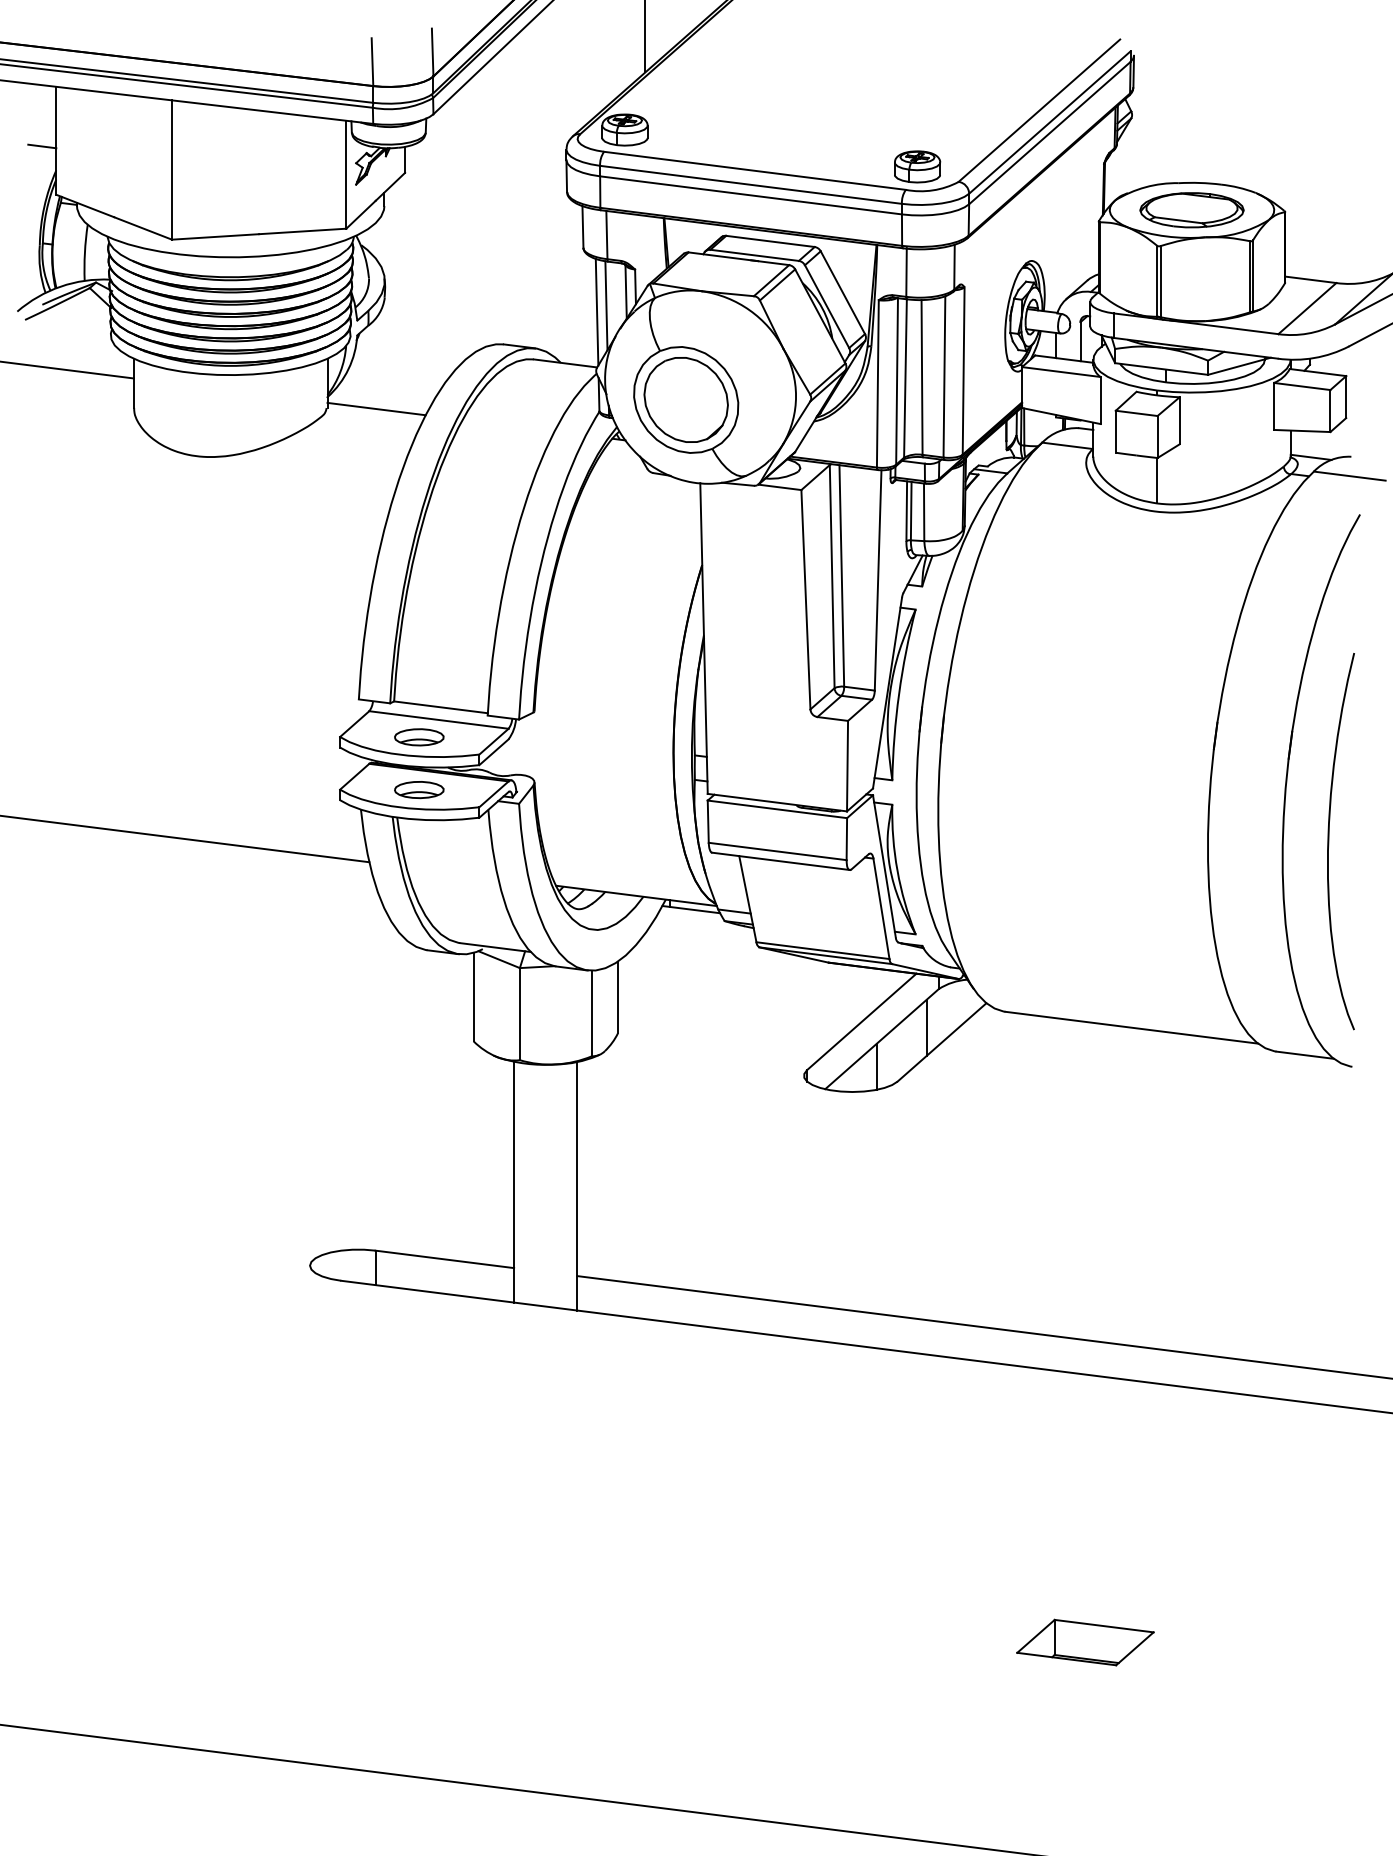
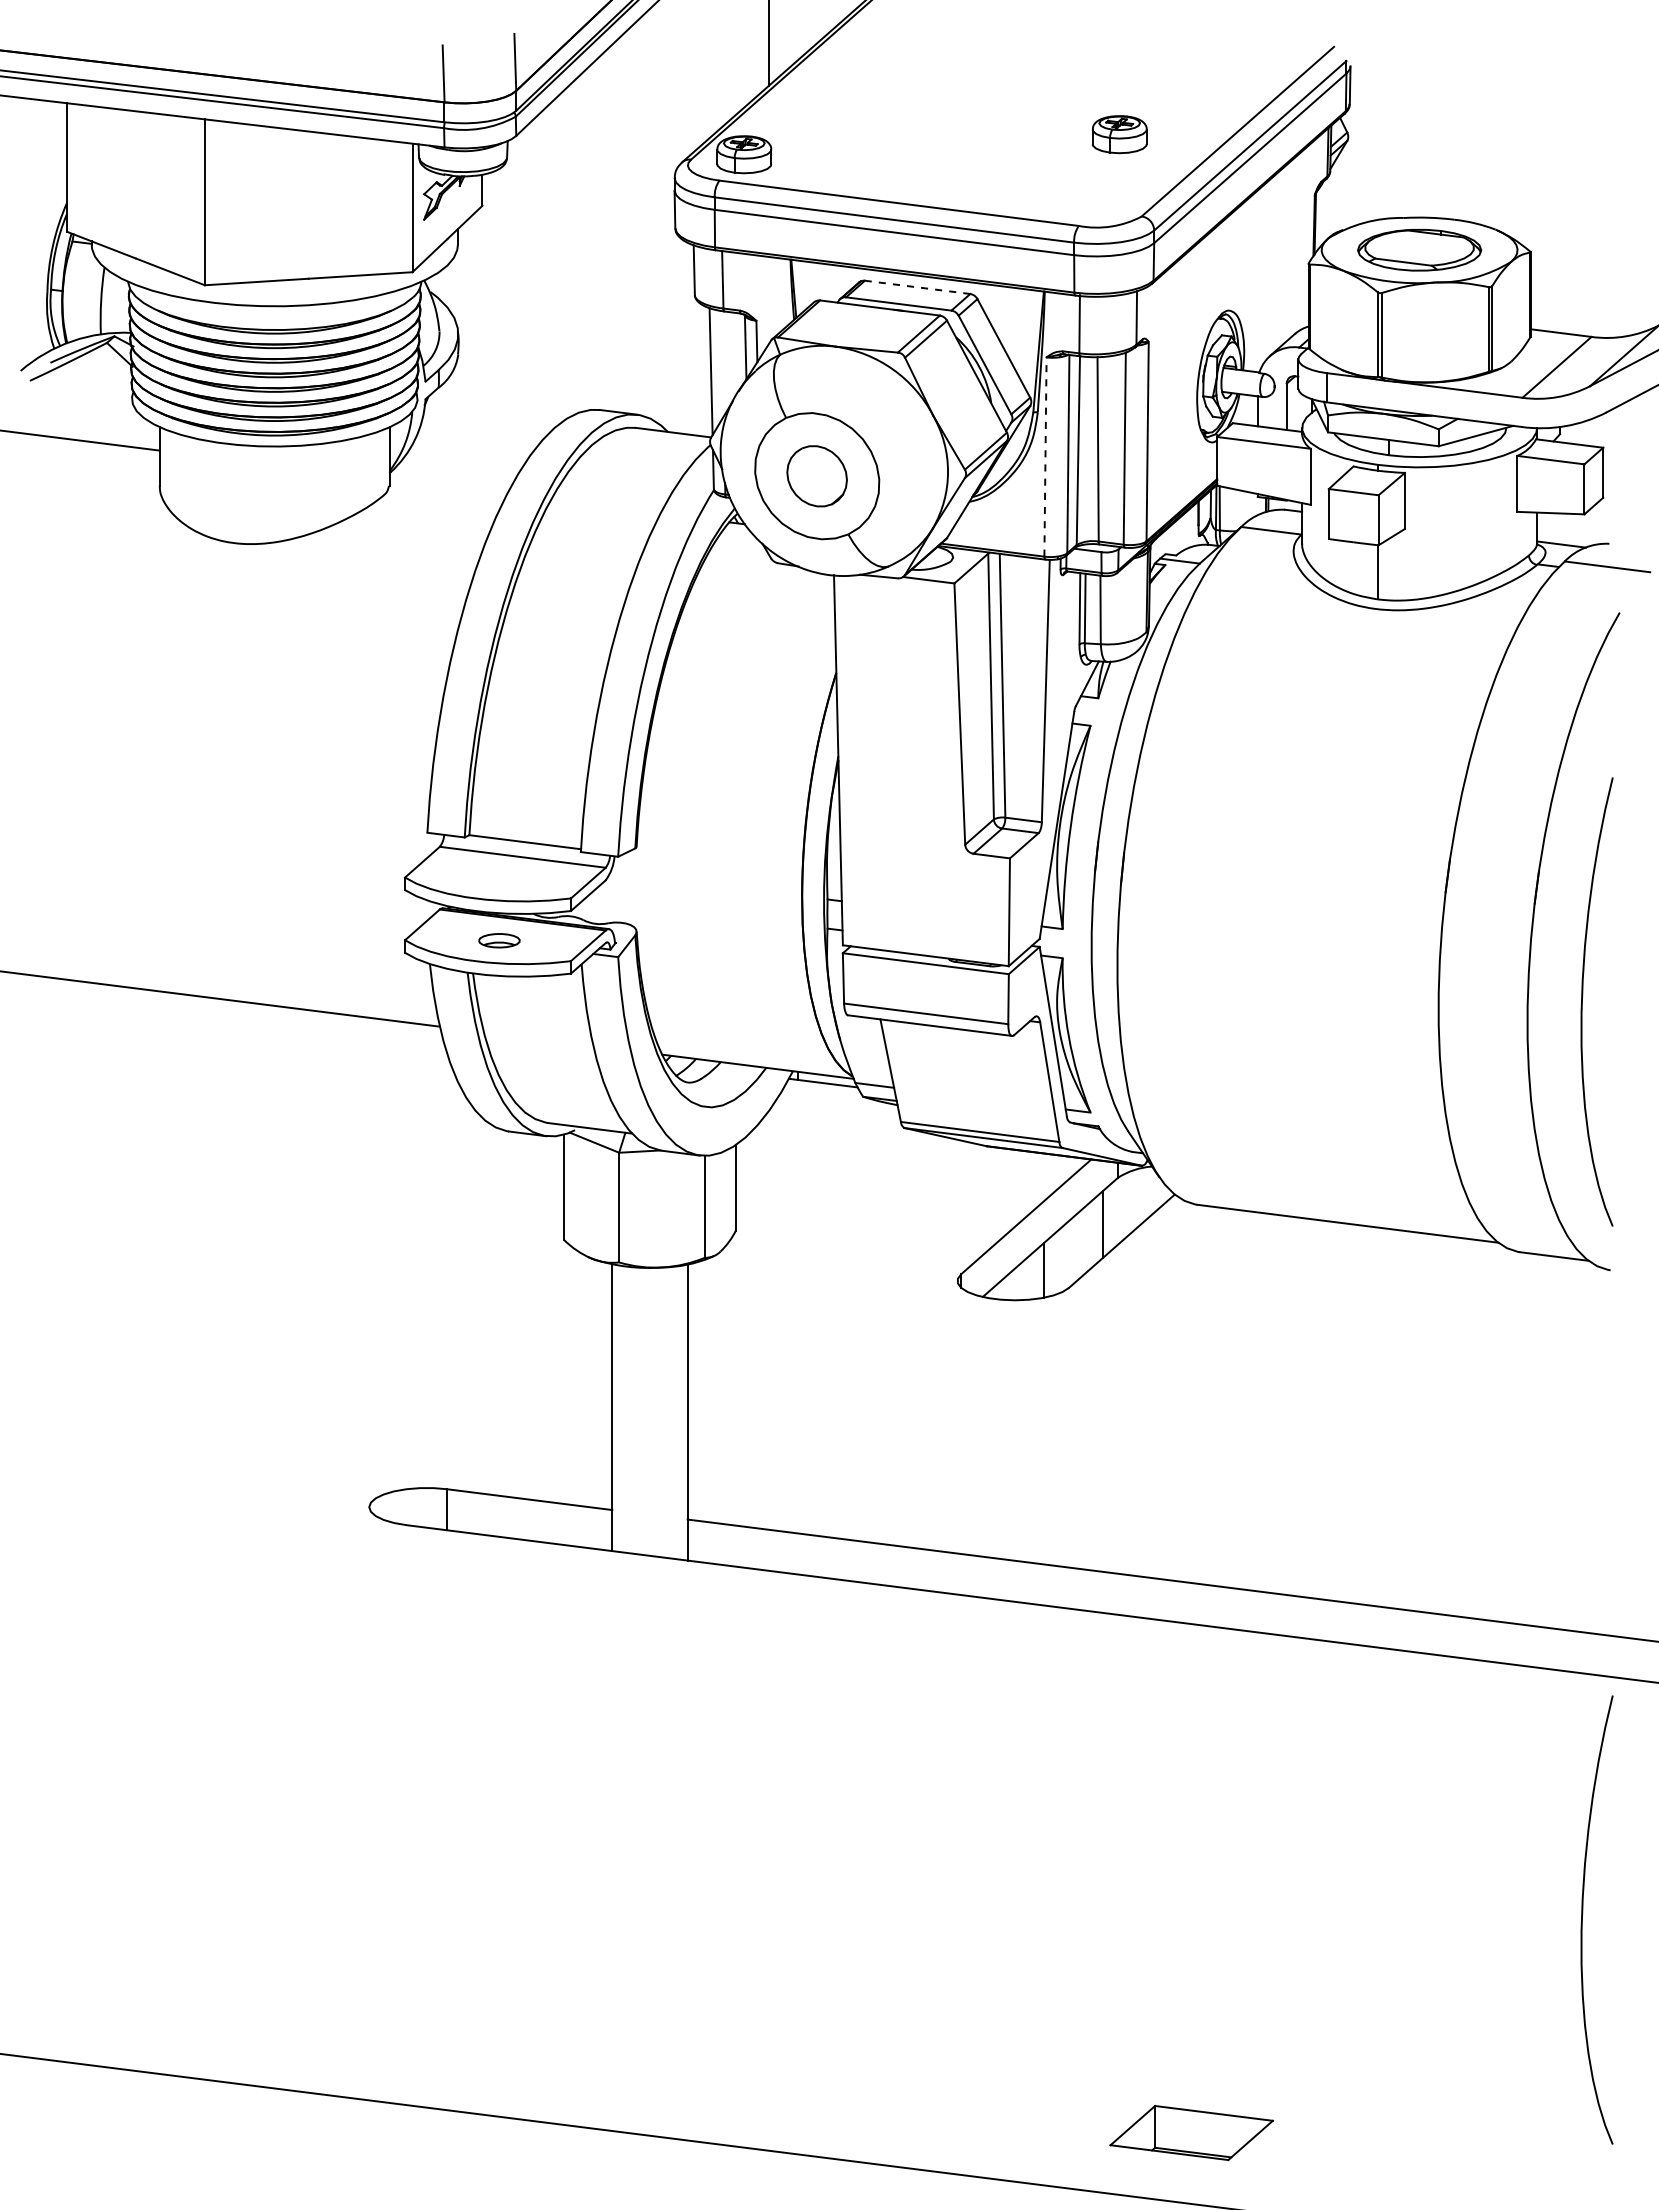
line: (42, 146) -> (50, 174), removed
part: (917, 166) -> (1119, 134), moved
line: (770, 241) -> (917, 287), solid -> dashed
line: (606, 305) -> (722, 363), removed
line: (877, 384) -> (1045, 457), solid -> dashed
part: (685, 400) -> (816, 476), size x0.6
line: (376, 408) -> (448, 486), removed
part: (419, 736) -> (499, 877), removed
part: (419, 789) -> (499, 940), size x0.7
curve: (1328, 1611) -> (1582, 1919), added
part: (1085, 1643) -> (1191, 2133), moved

